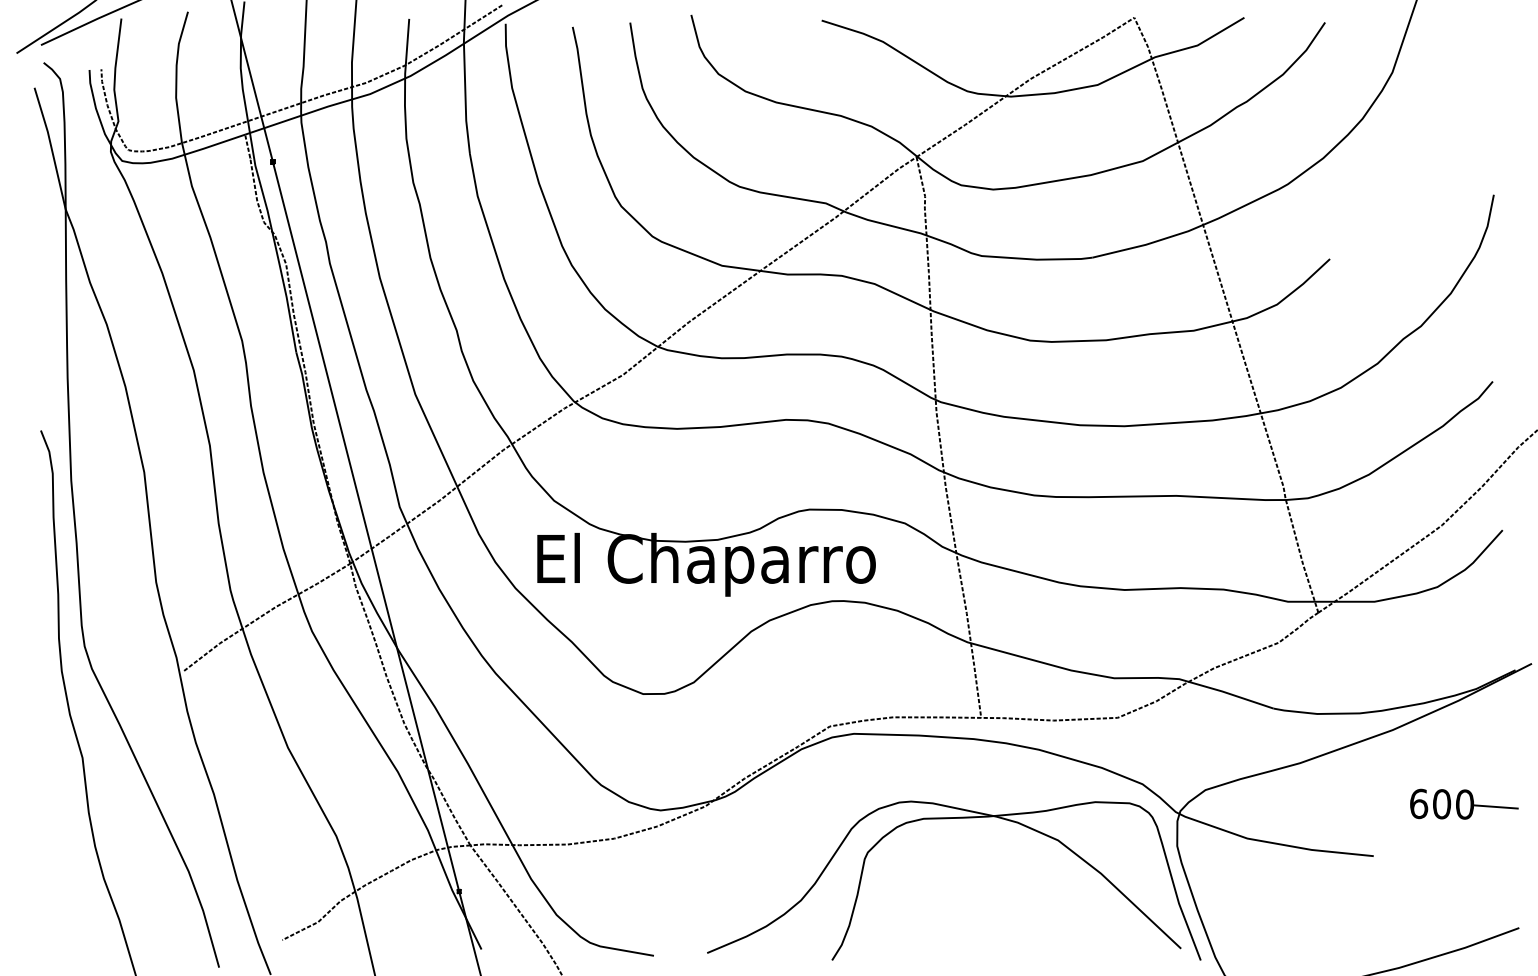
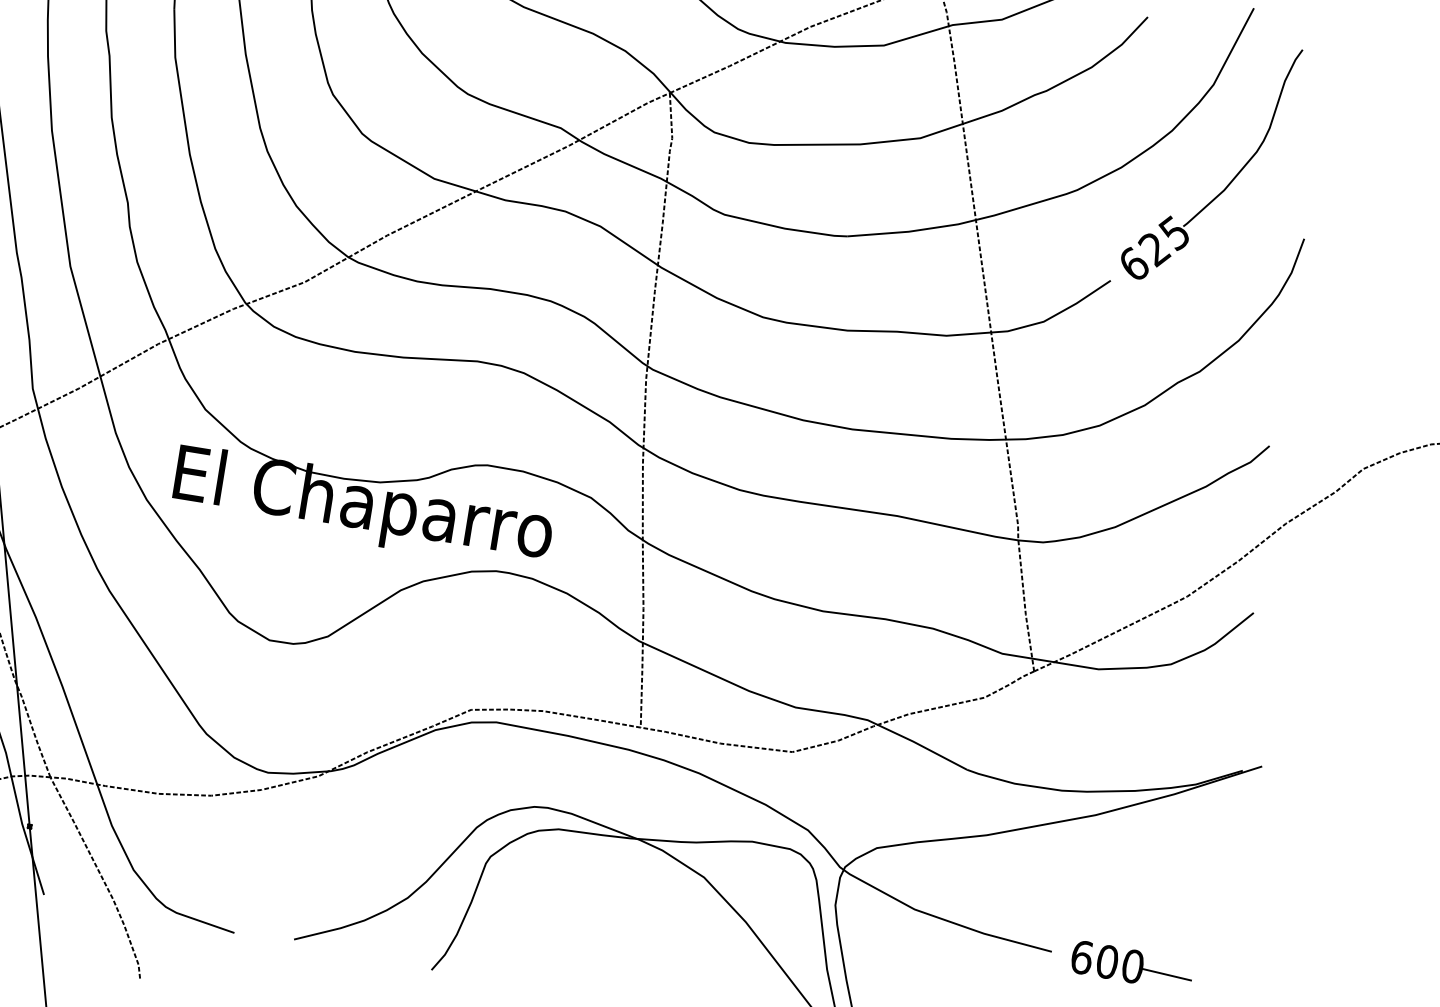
part: (1421, 153) -> (1231, 179), added
part: (1464, 803) -> (1132, 965), moved

